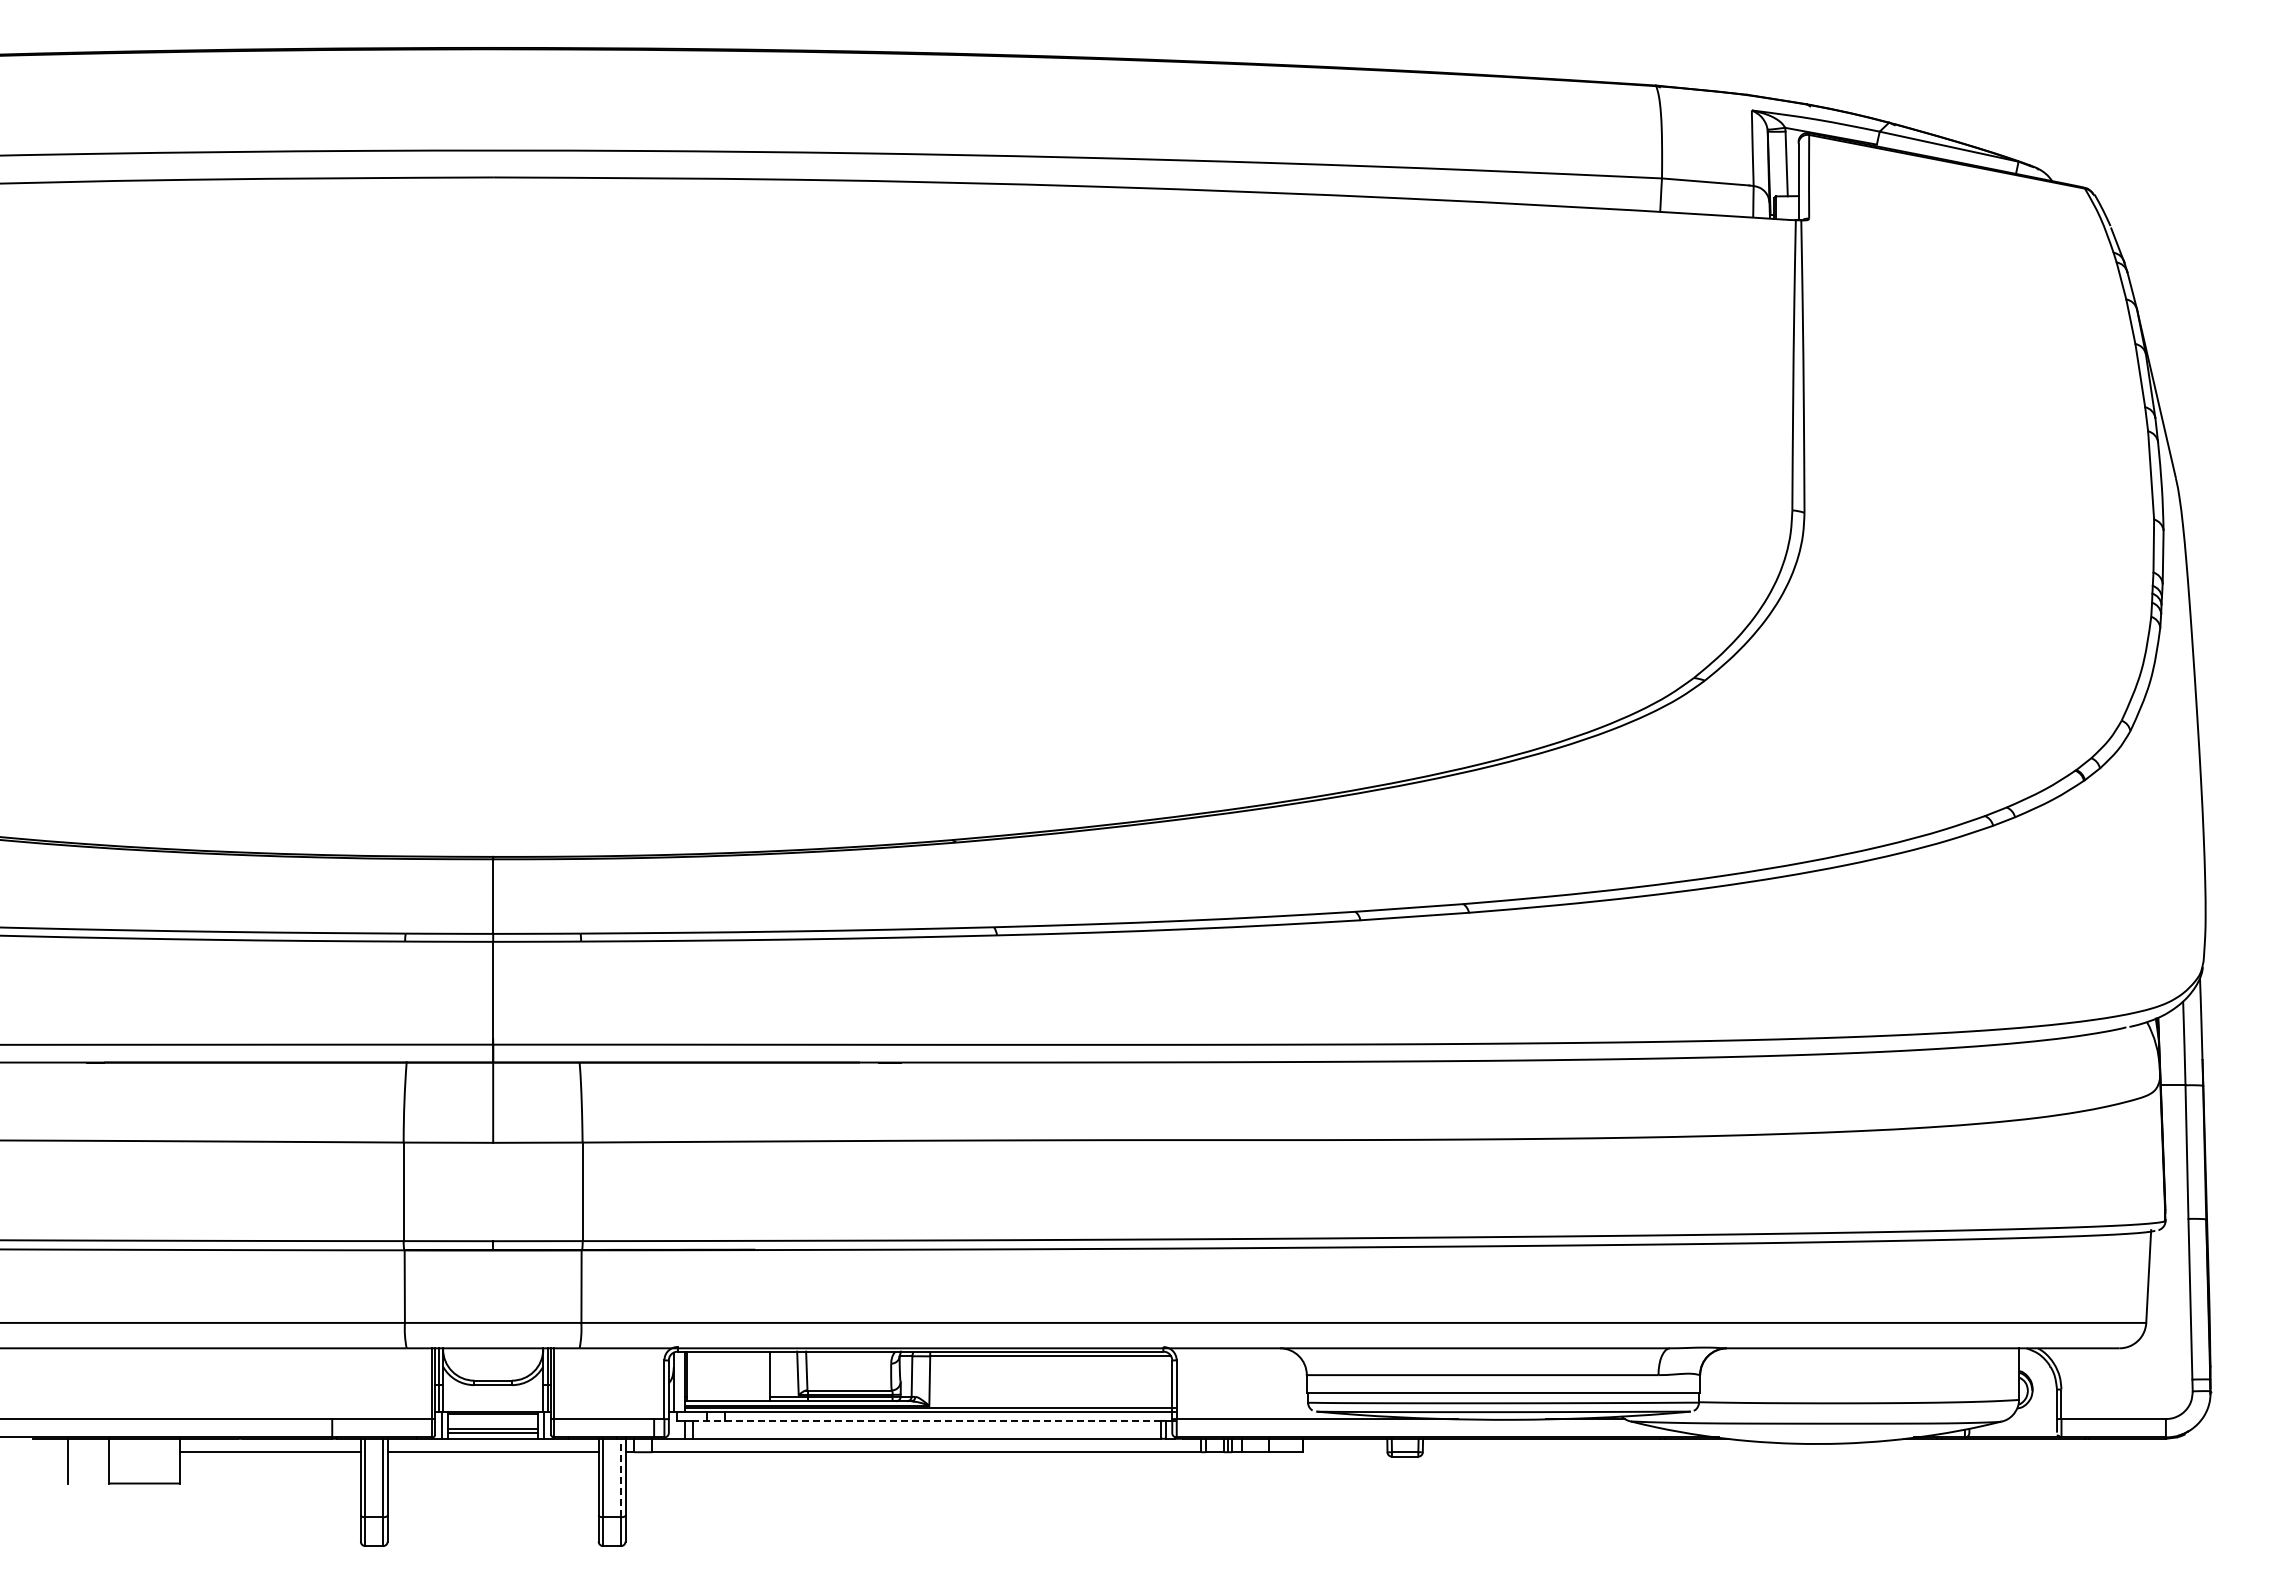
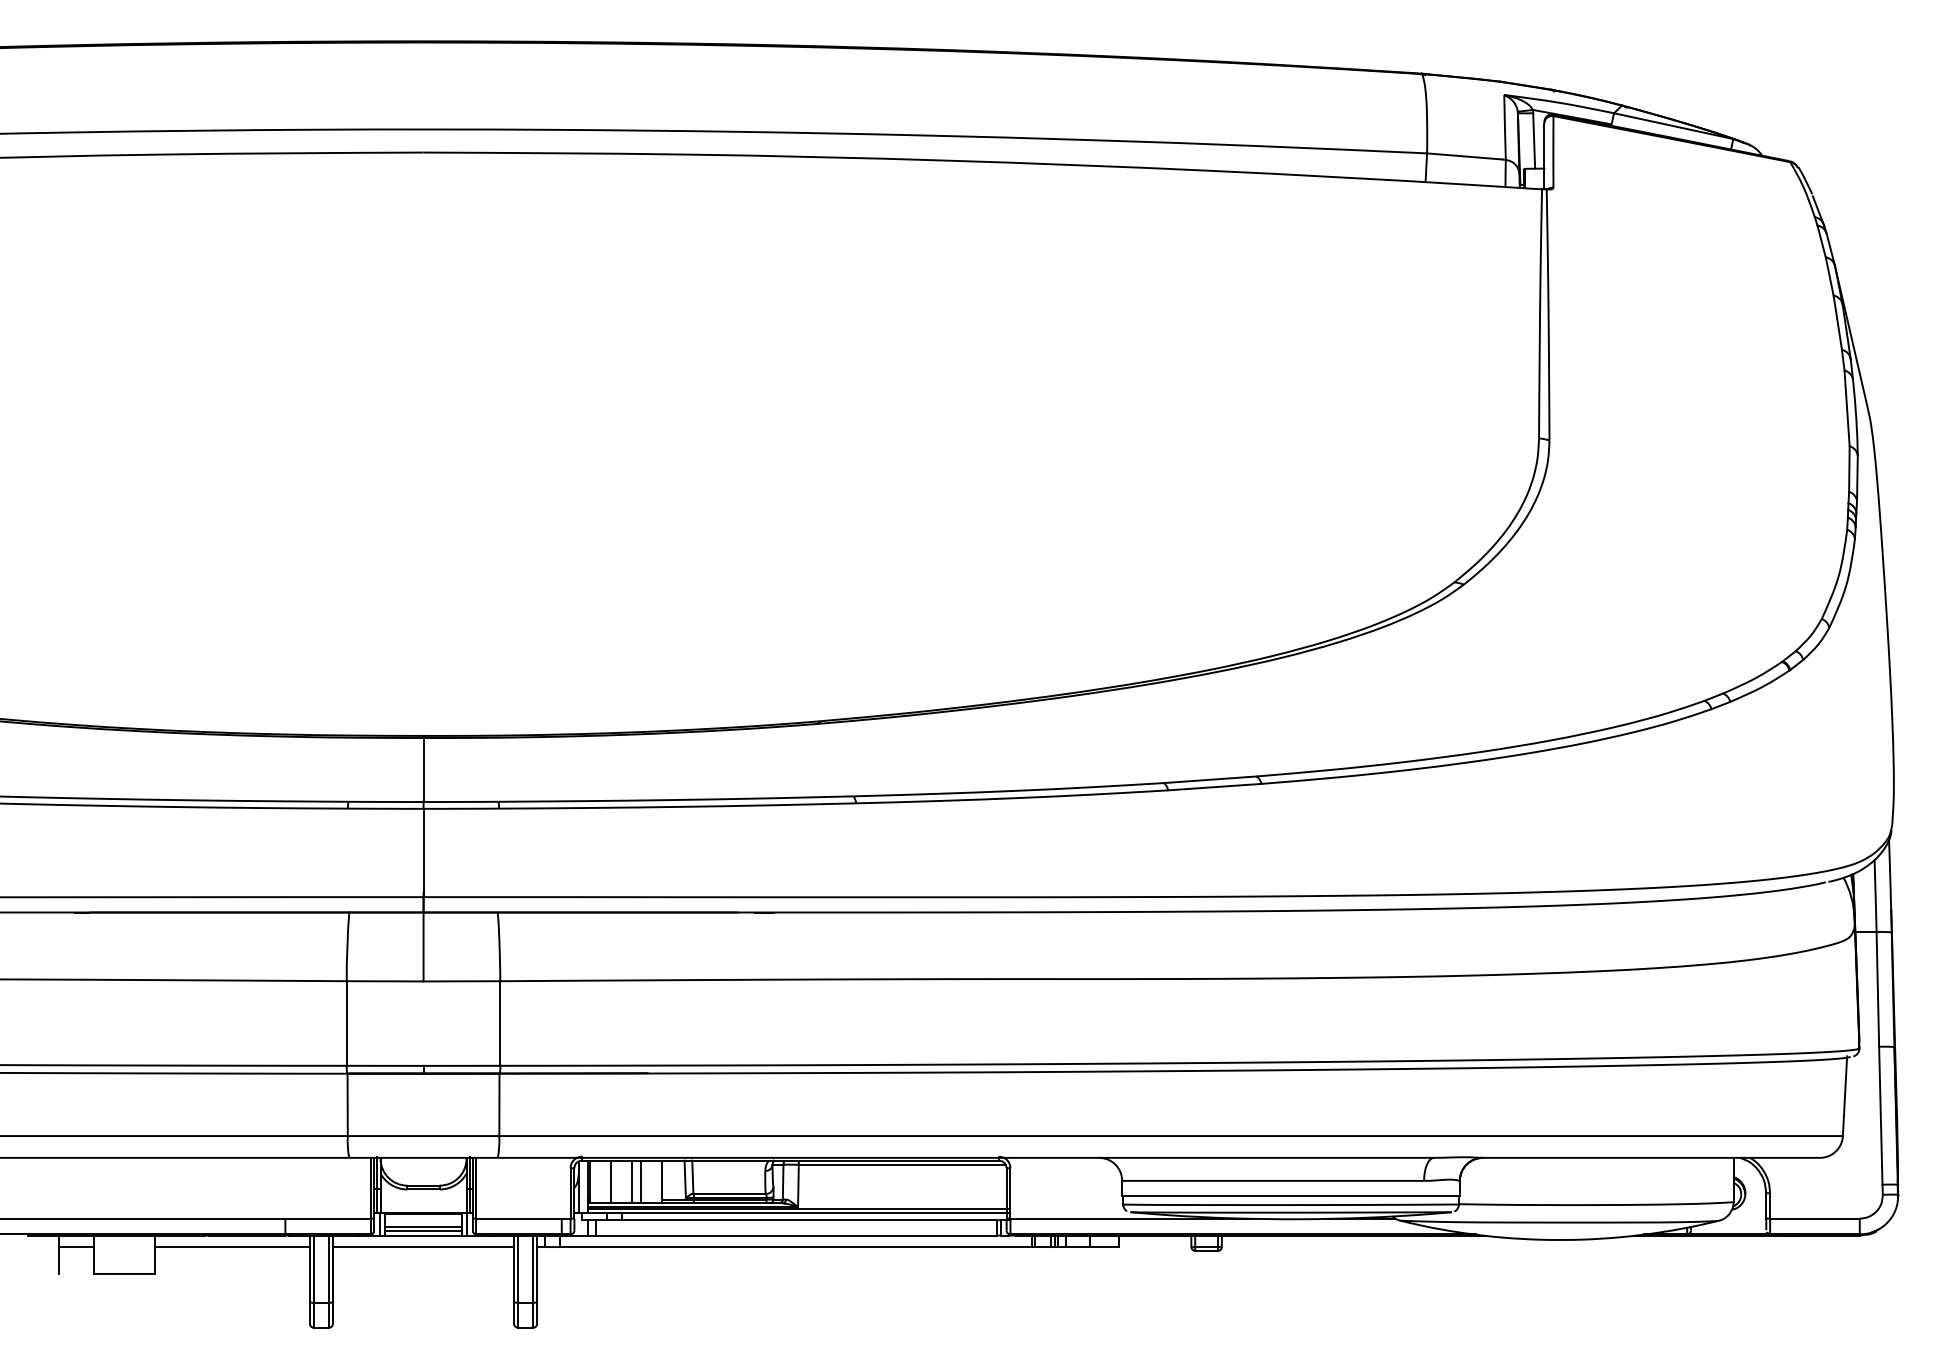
line: (711, 1376) -> (611, 1182), added
line: (735, 1376) -> (631, 1182), added
line: (746, 1376) -> (641, 1182), added
line: (927, 1420) -> (796, 1219), dashed -> solid
line: (88, 1452) -> (76, 1247), added
line: (621, 1477) -> (533, 1268), dashed -> solid

